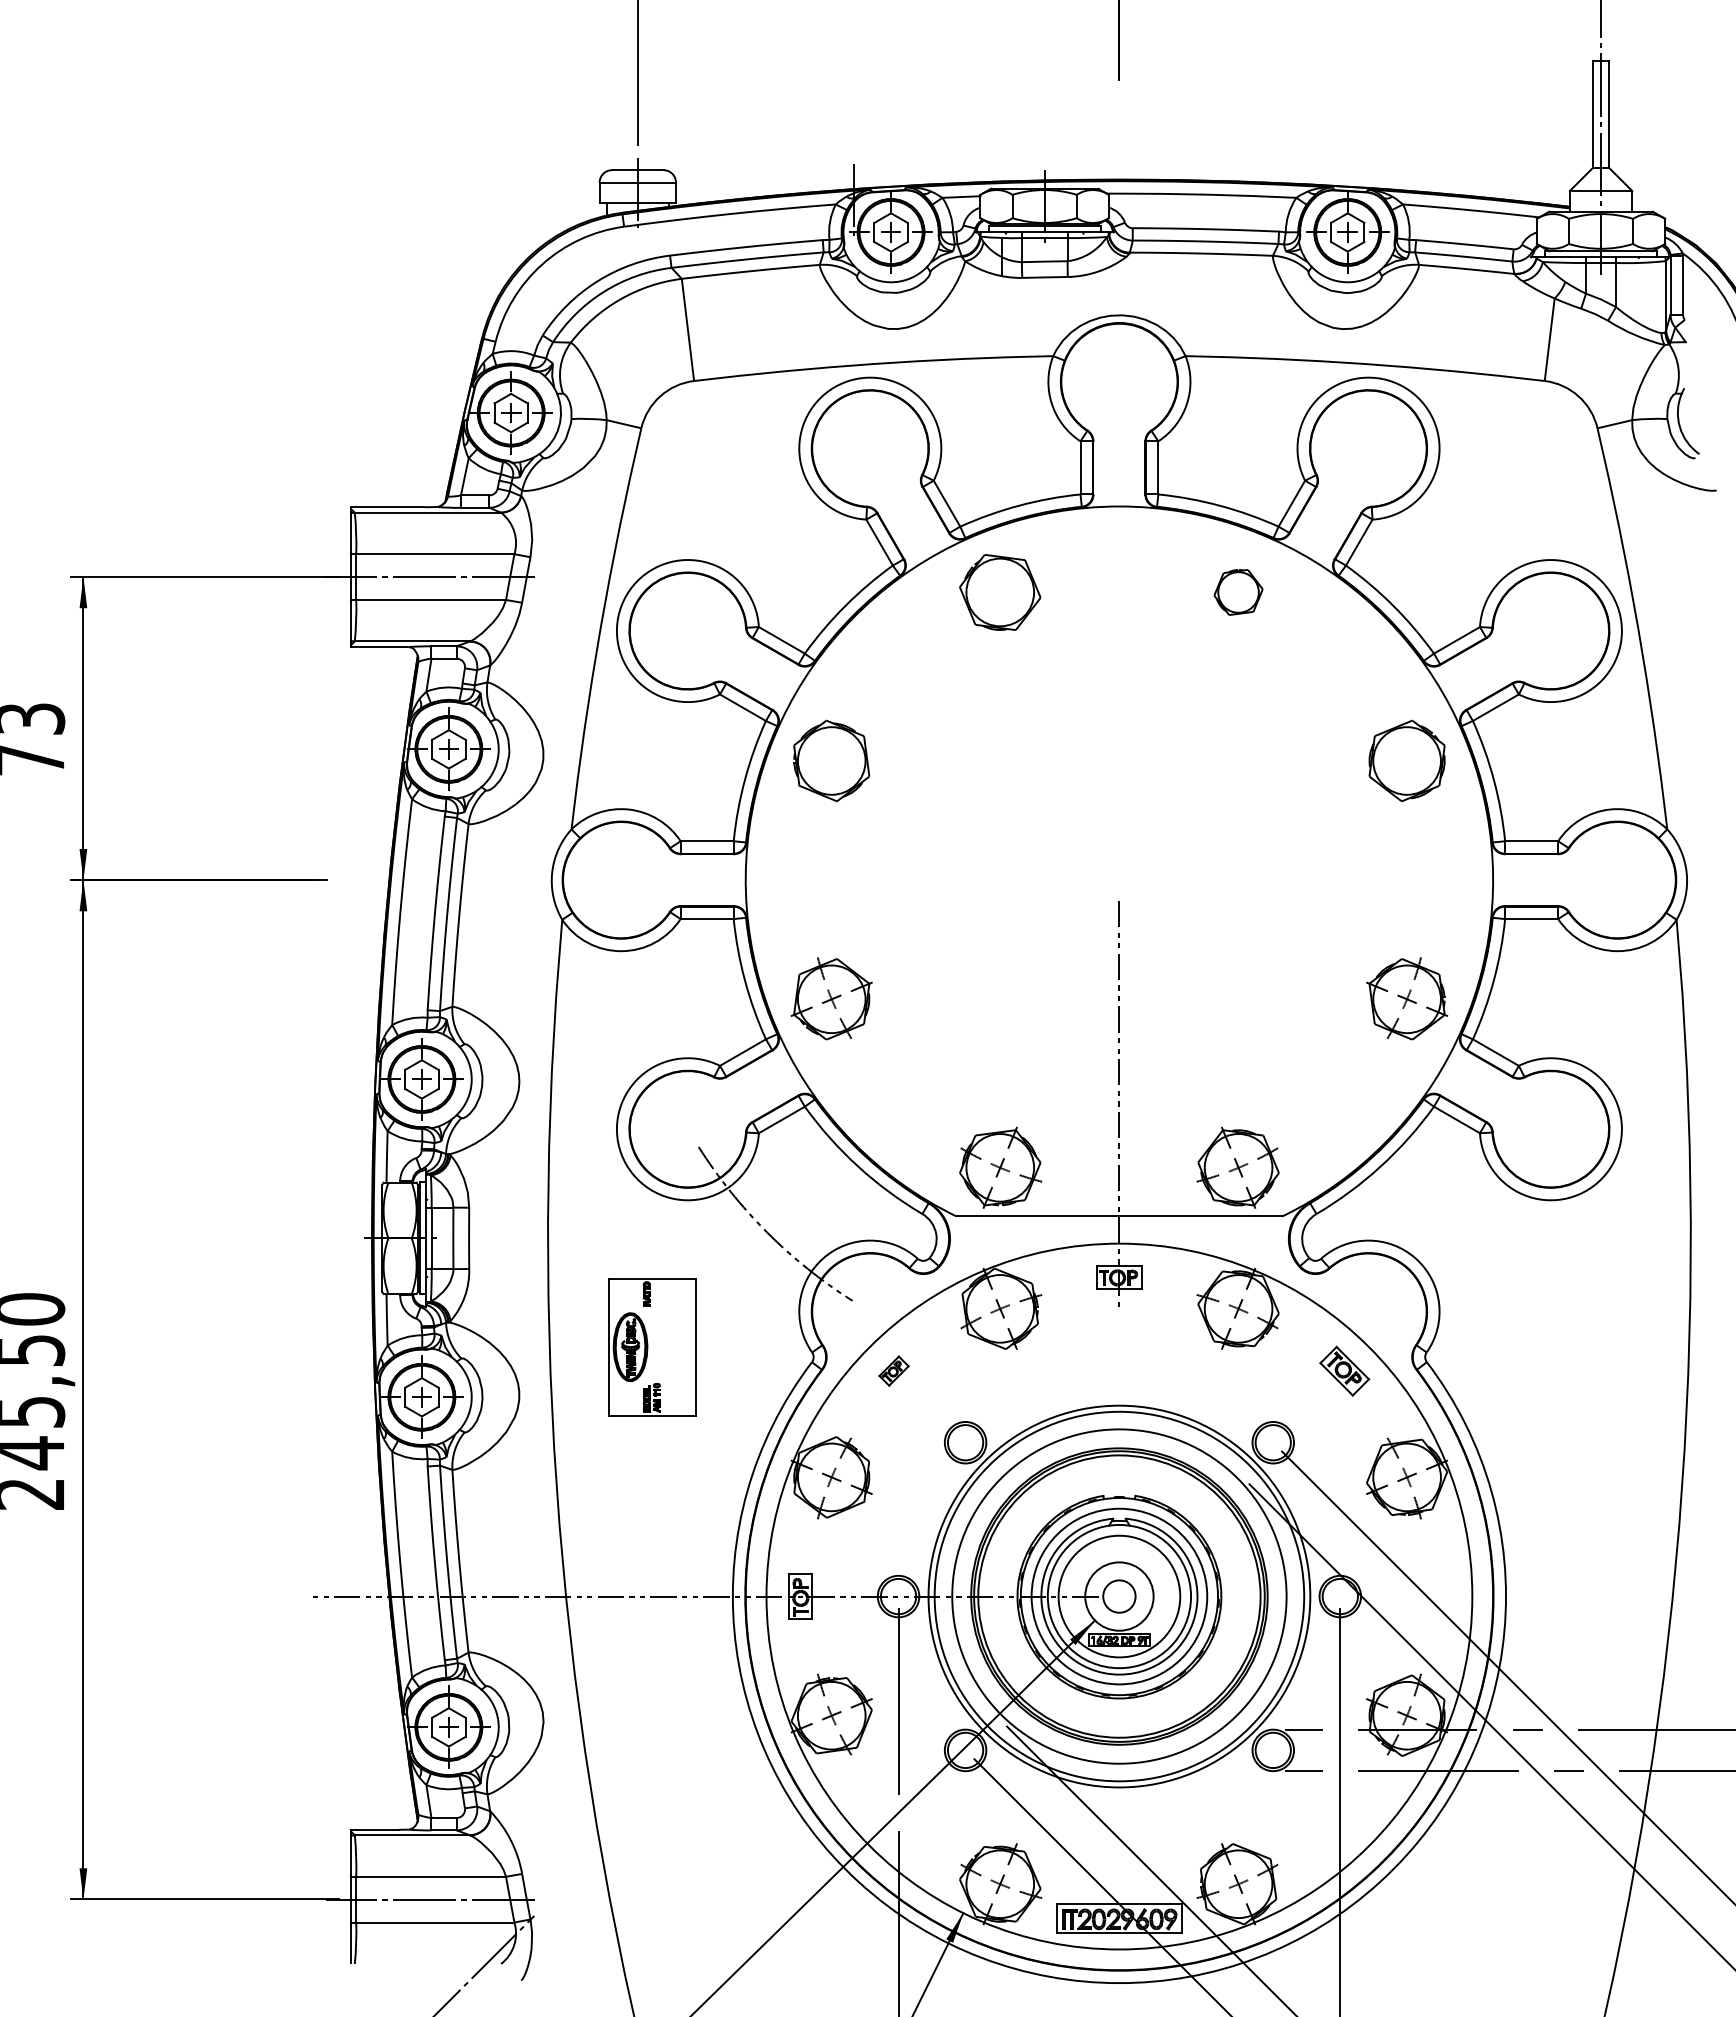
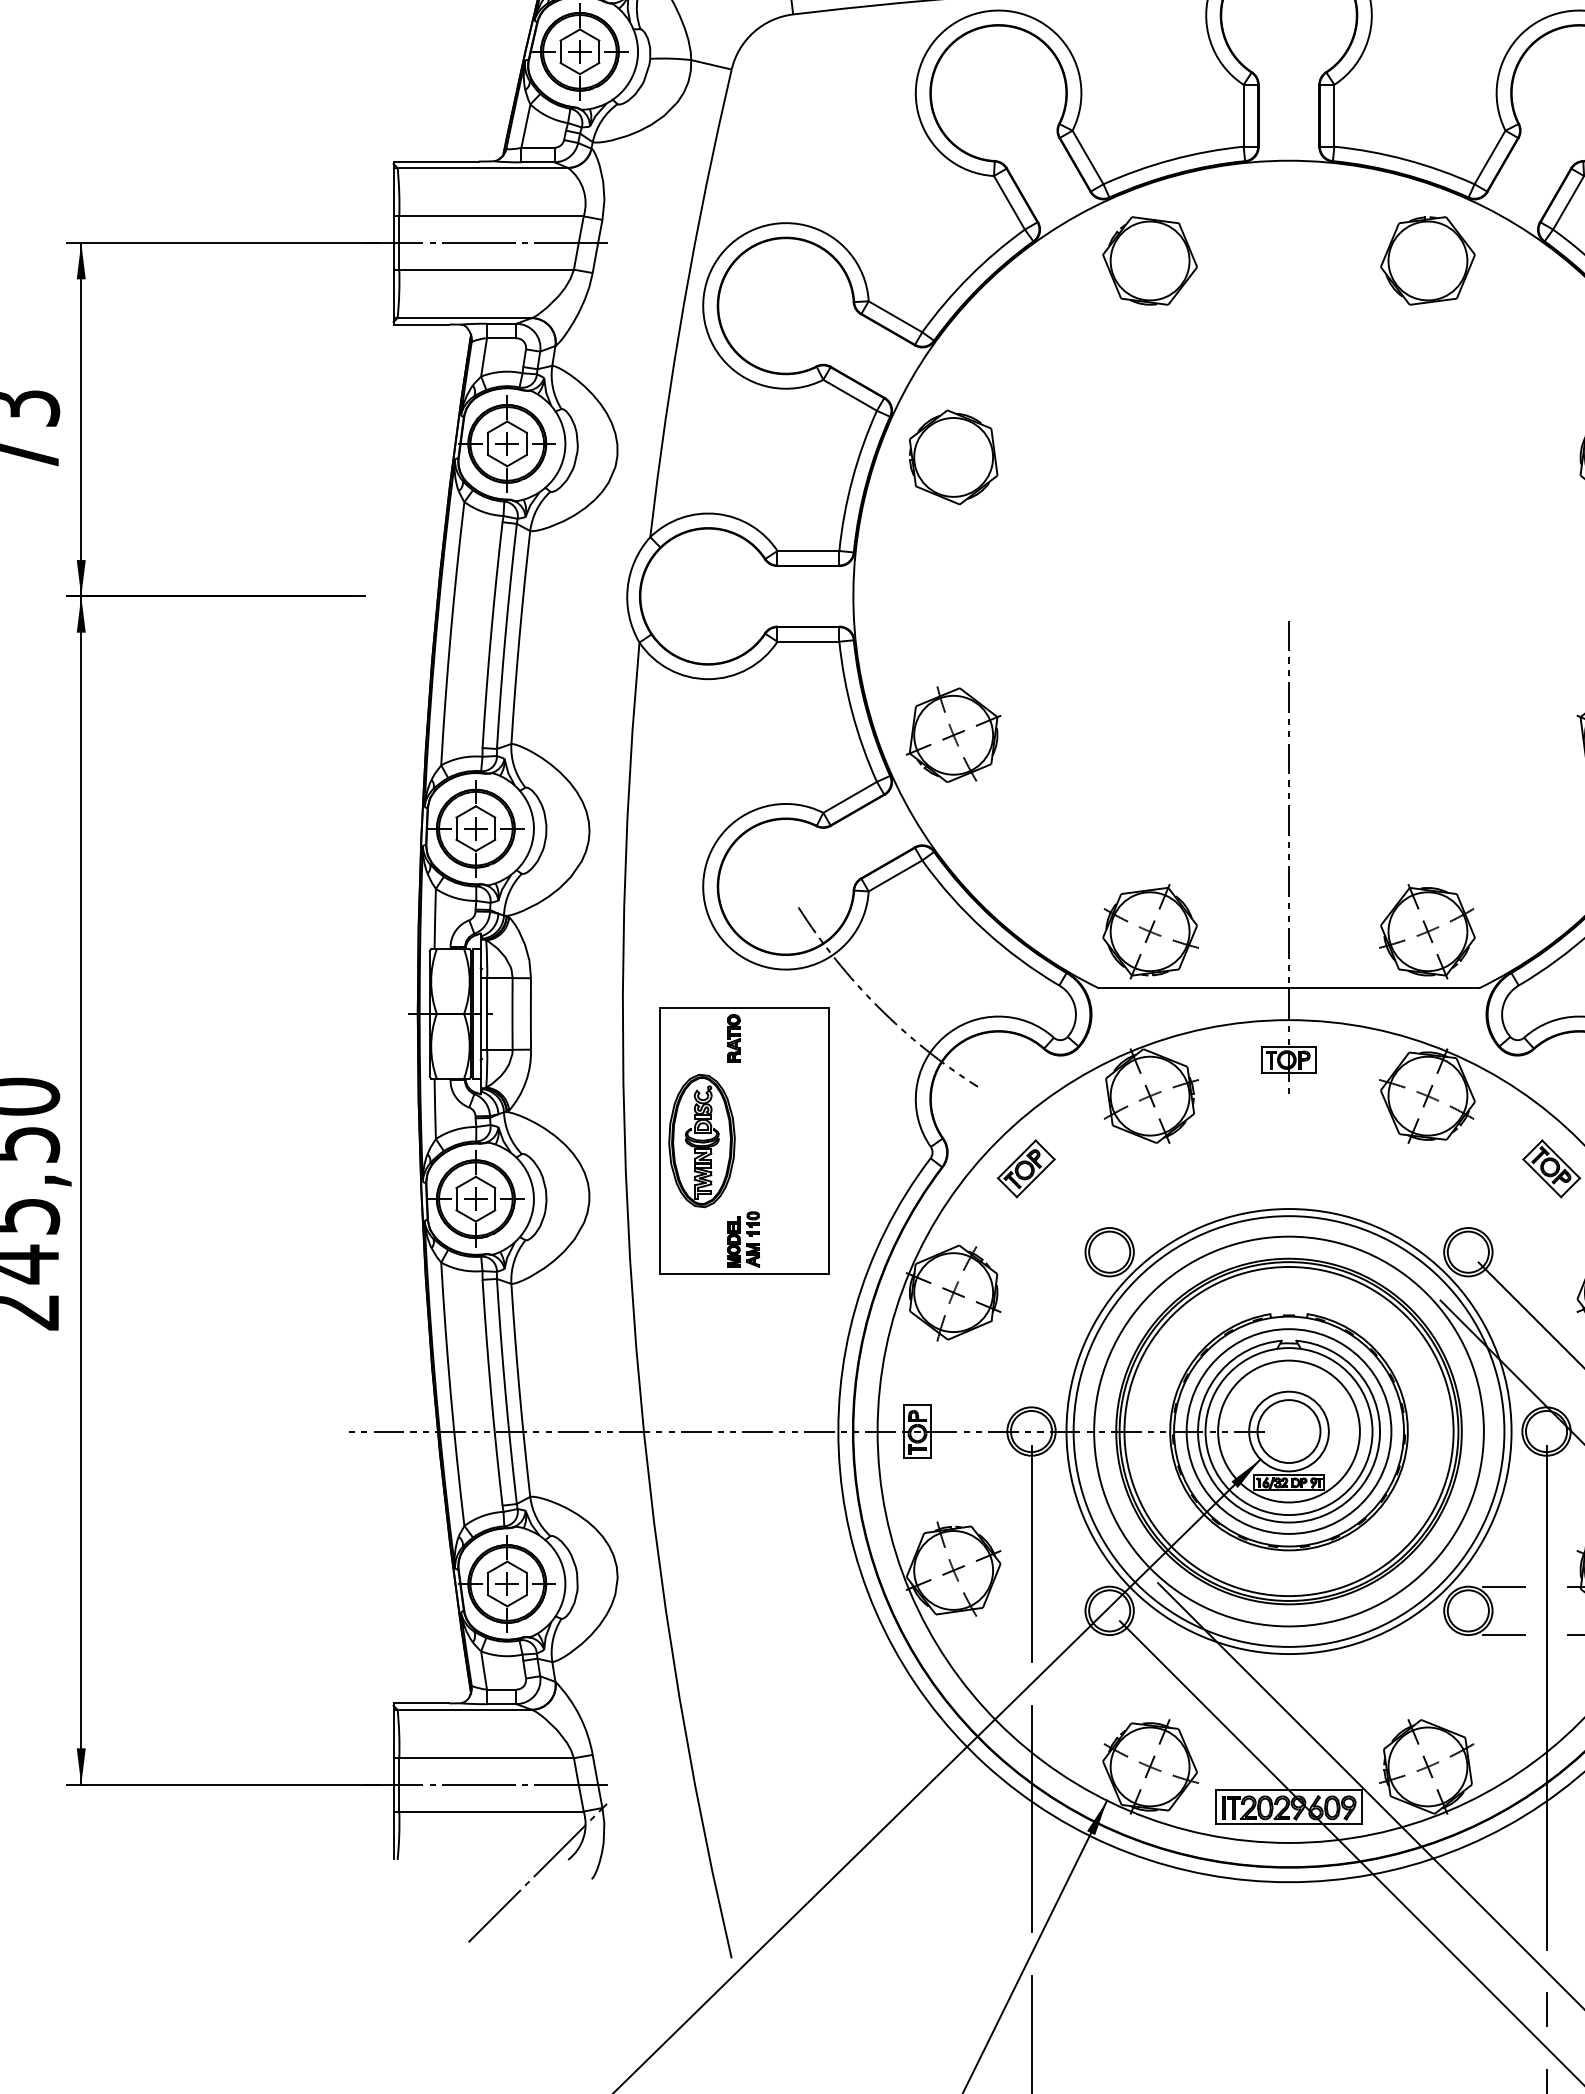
part: (1238, 592) -> (1427, 261), size x1.67
part: (652, 1346) -> (744, 1140), size x1.67
part: (893, 1370) -> (1025, 1167), size x1.67
circle: (1119, 1596) -> (1289, 1431), size x1.67

